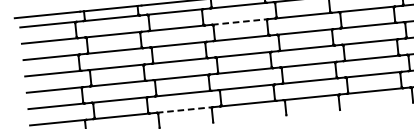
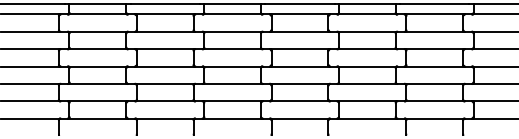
line: (239, 21) -> (232, 31), dashed -> solid
line: (185, 109) -> (165, 118), dashed -> solid

